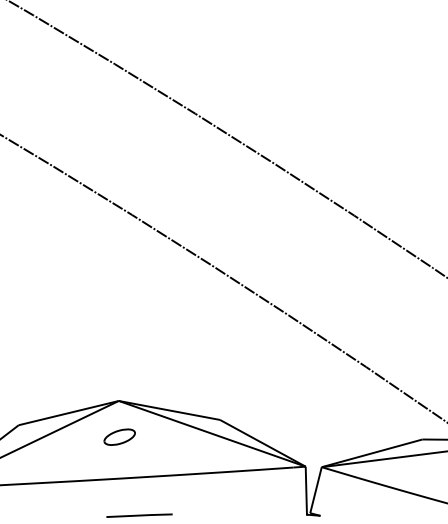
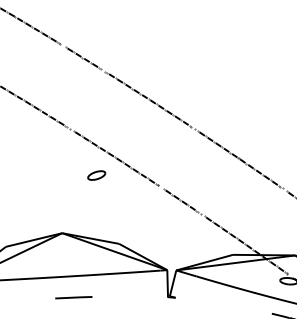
part: (119, 437) -> (96, 175), moved

